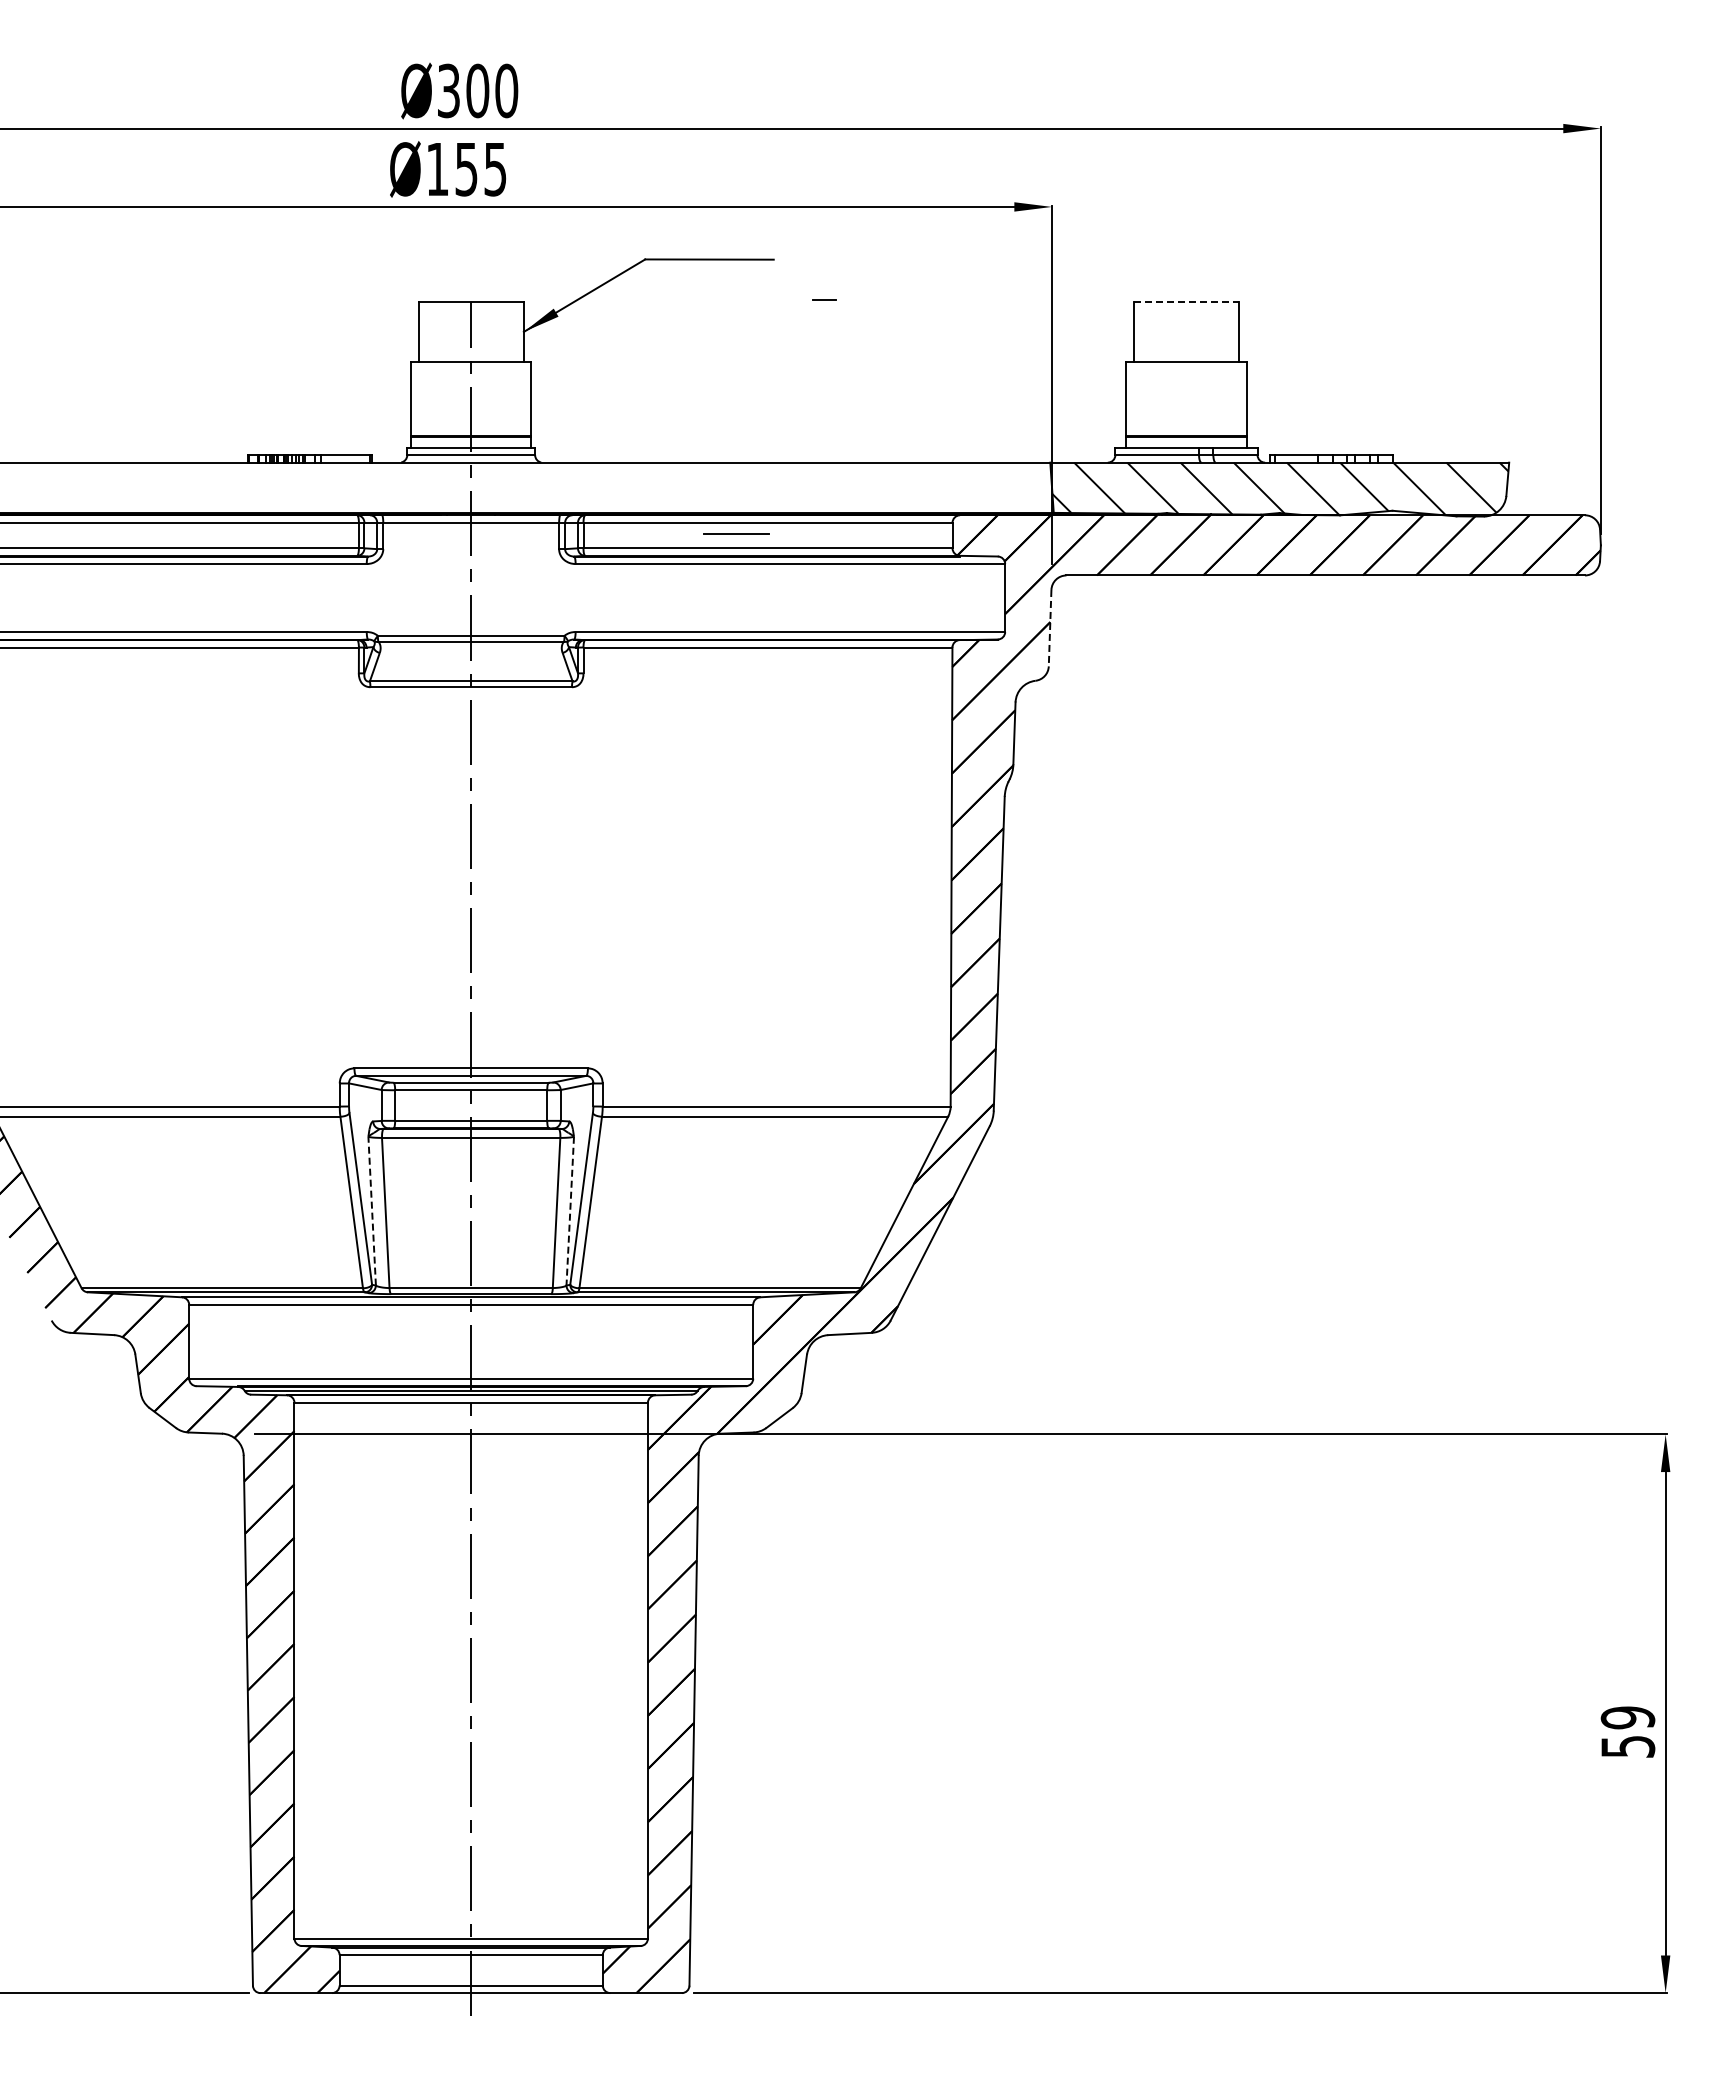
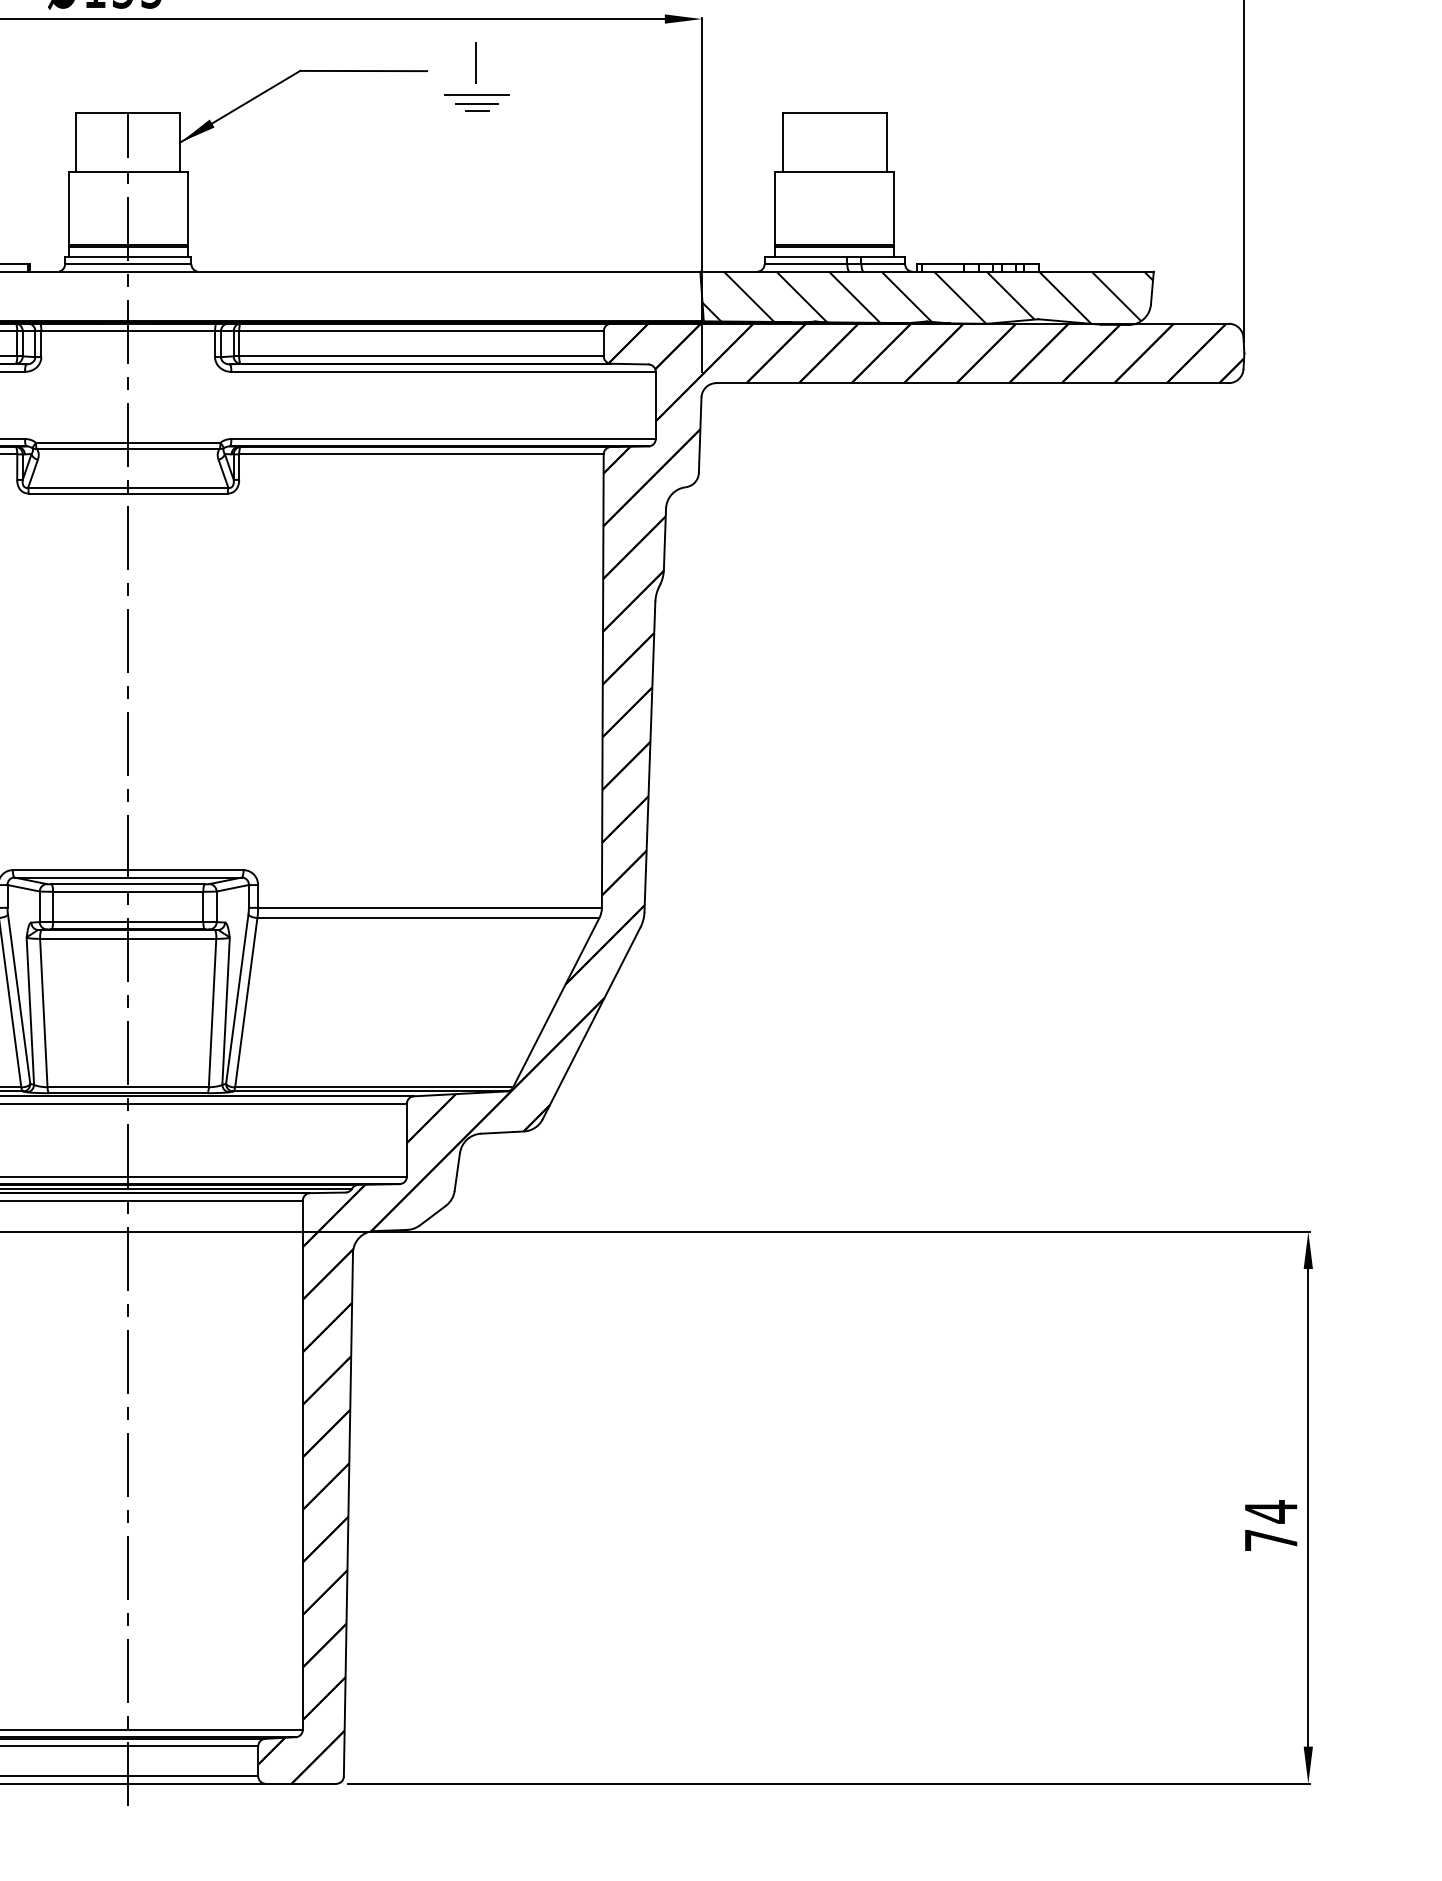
line: (823, 251) -> (476, 63), added
line: (823, 292) -> (476, 103), added
line: (1186, 301) -> (834, 112), dashed -> solid
line: (736, 533) -> (477, 94), moved
line: (1050, 628) -> (700, 435), dashed -> solid
line: (372, 1210) -> (30, 1010), dashed -> solid
line: (570, 1211) -> (226, 1011), dashed -> solid
text: (1627, 1731) -> (1270, 1525), 59 -> 74

